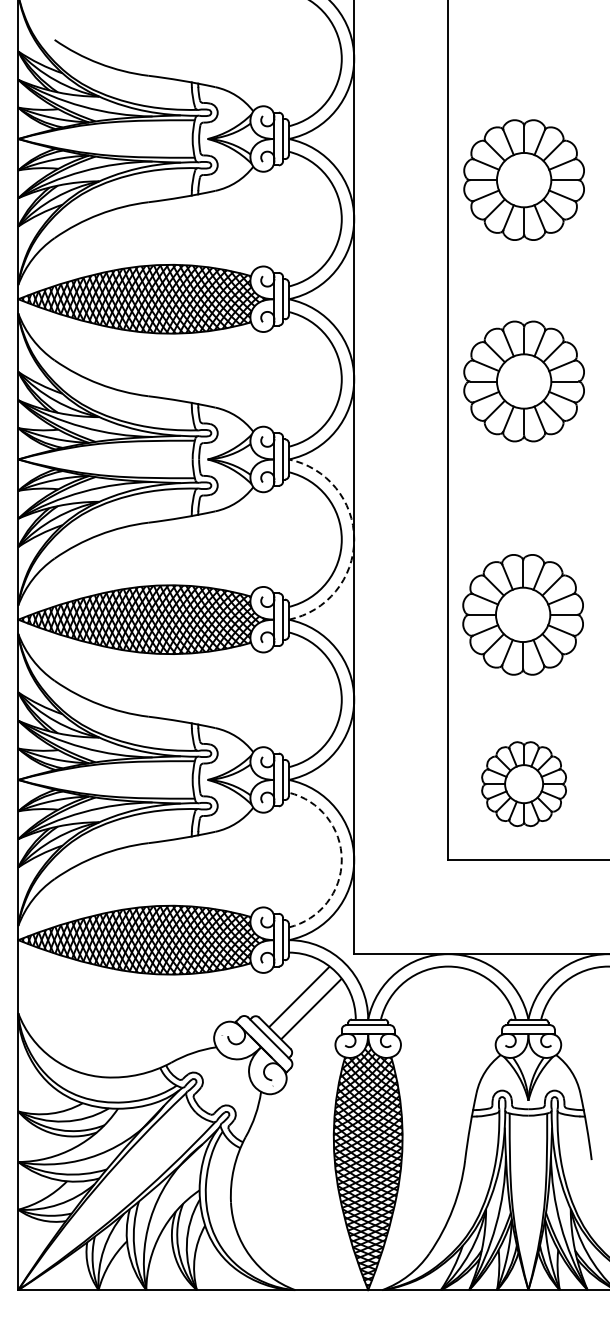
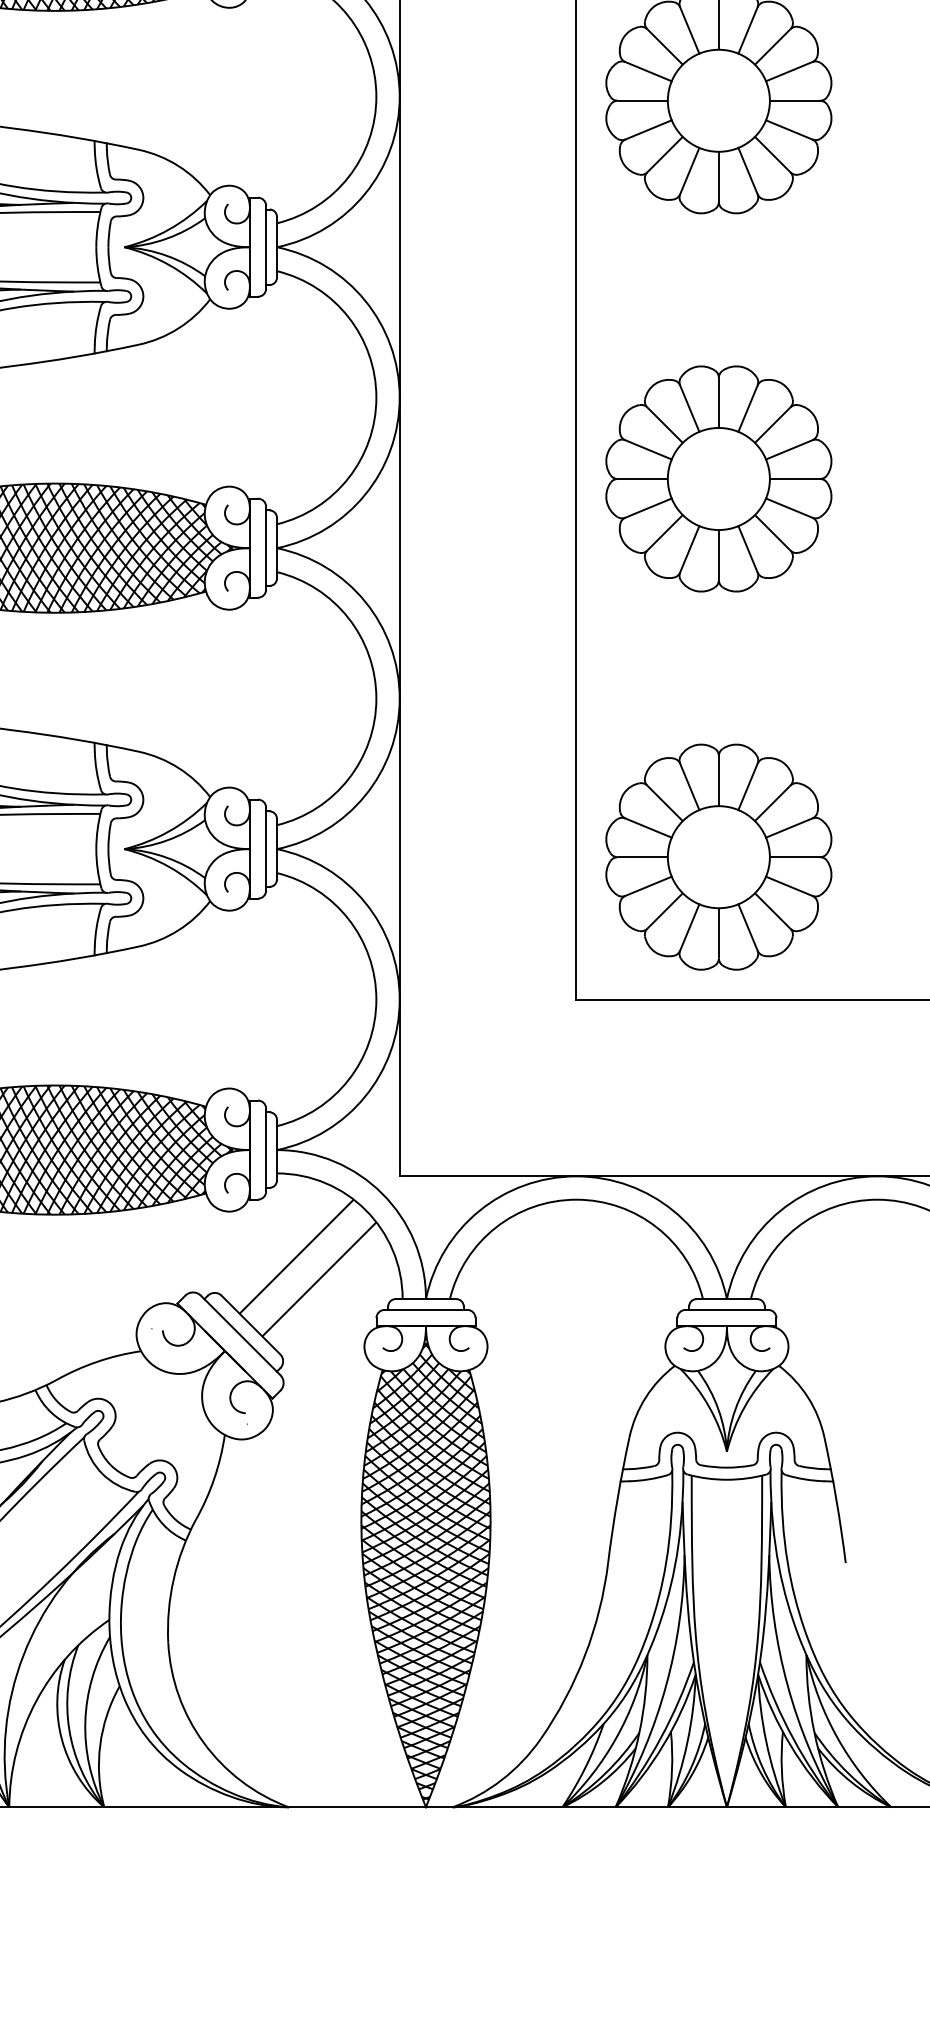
arc: (354, 539) -> (400, 397), dashed -> solid
part: (522, 614) -> (717, 478), moved
part: (523, 783) -> (717, 855), size x1.43
arc: (341, 860) -> (375, 1000), dashed -> solid

